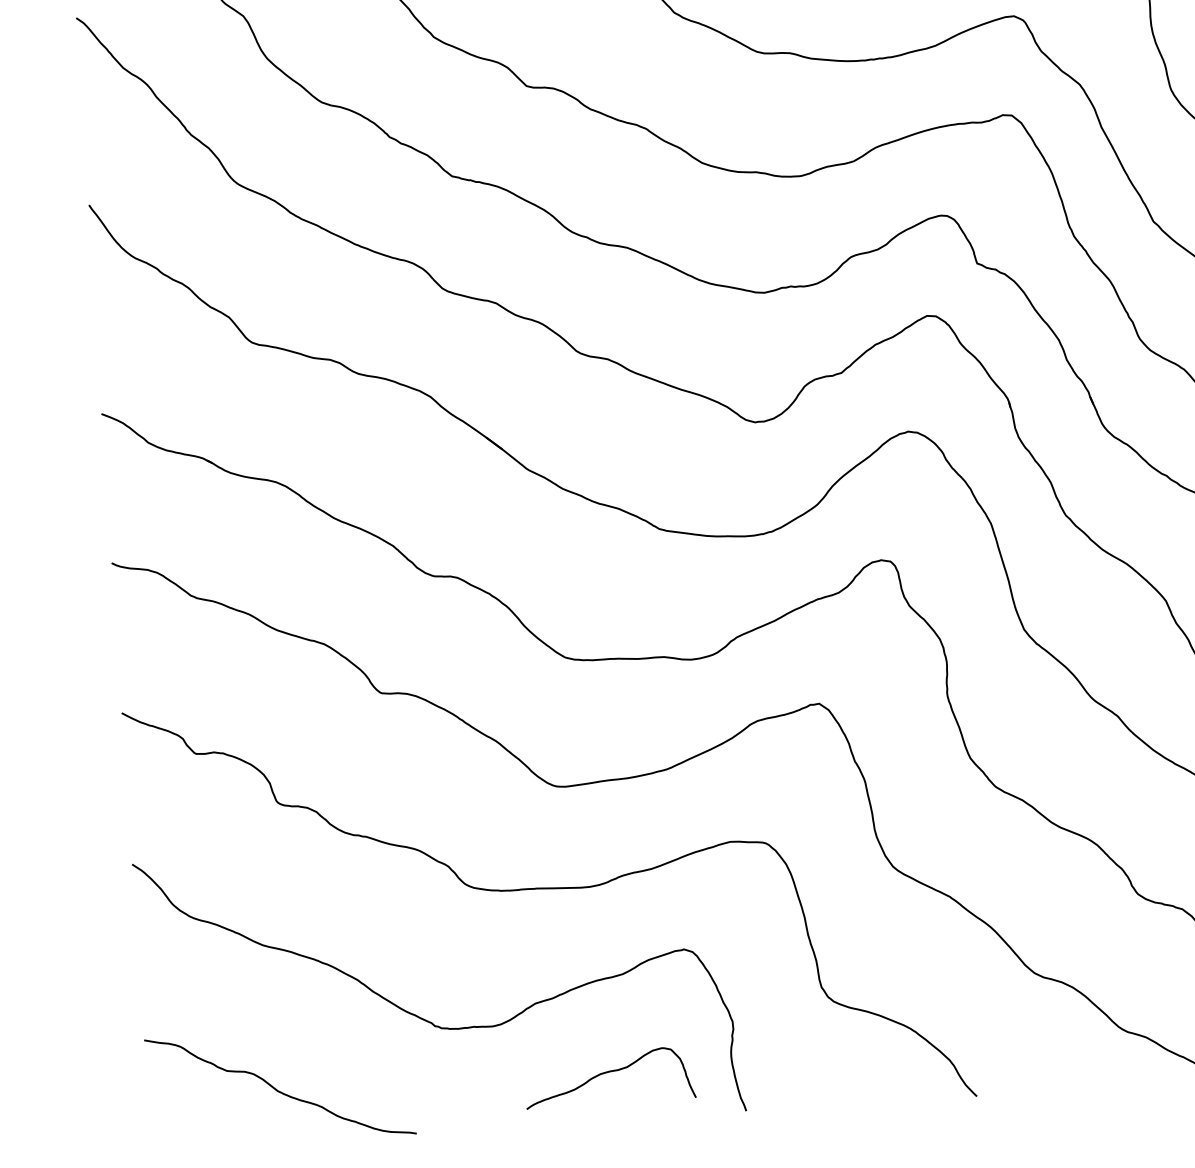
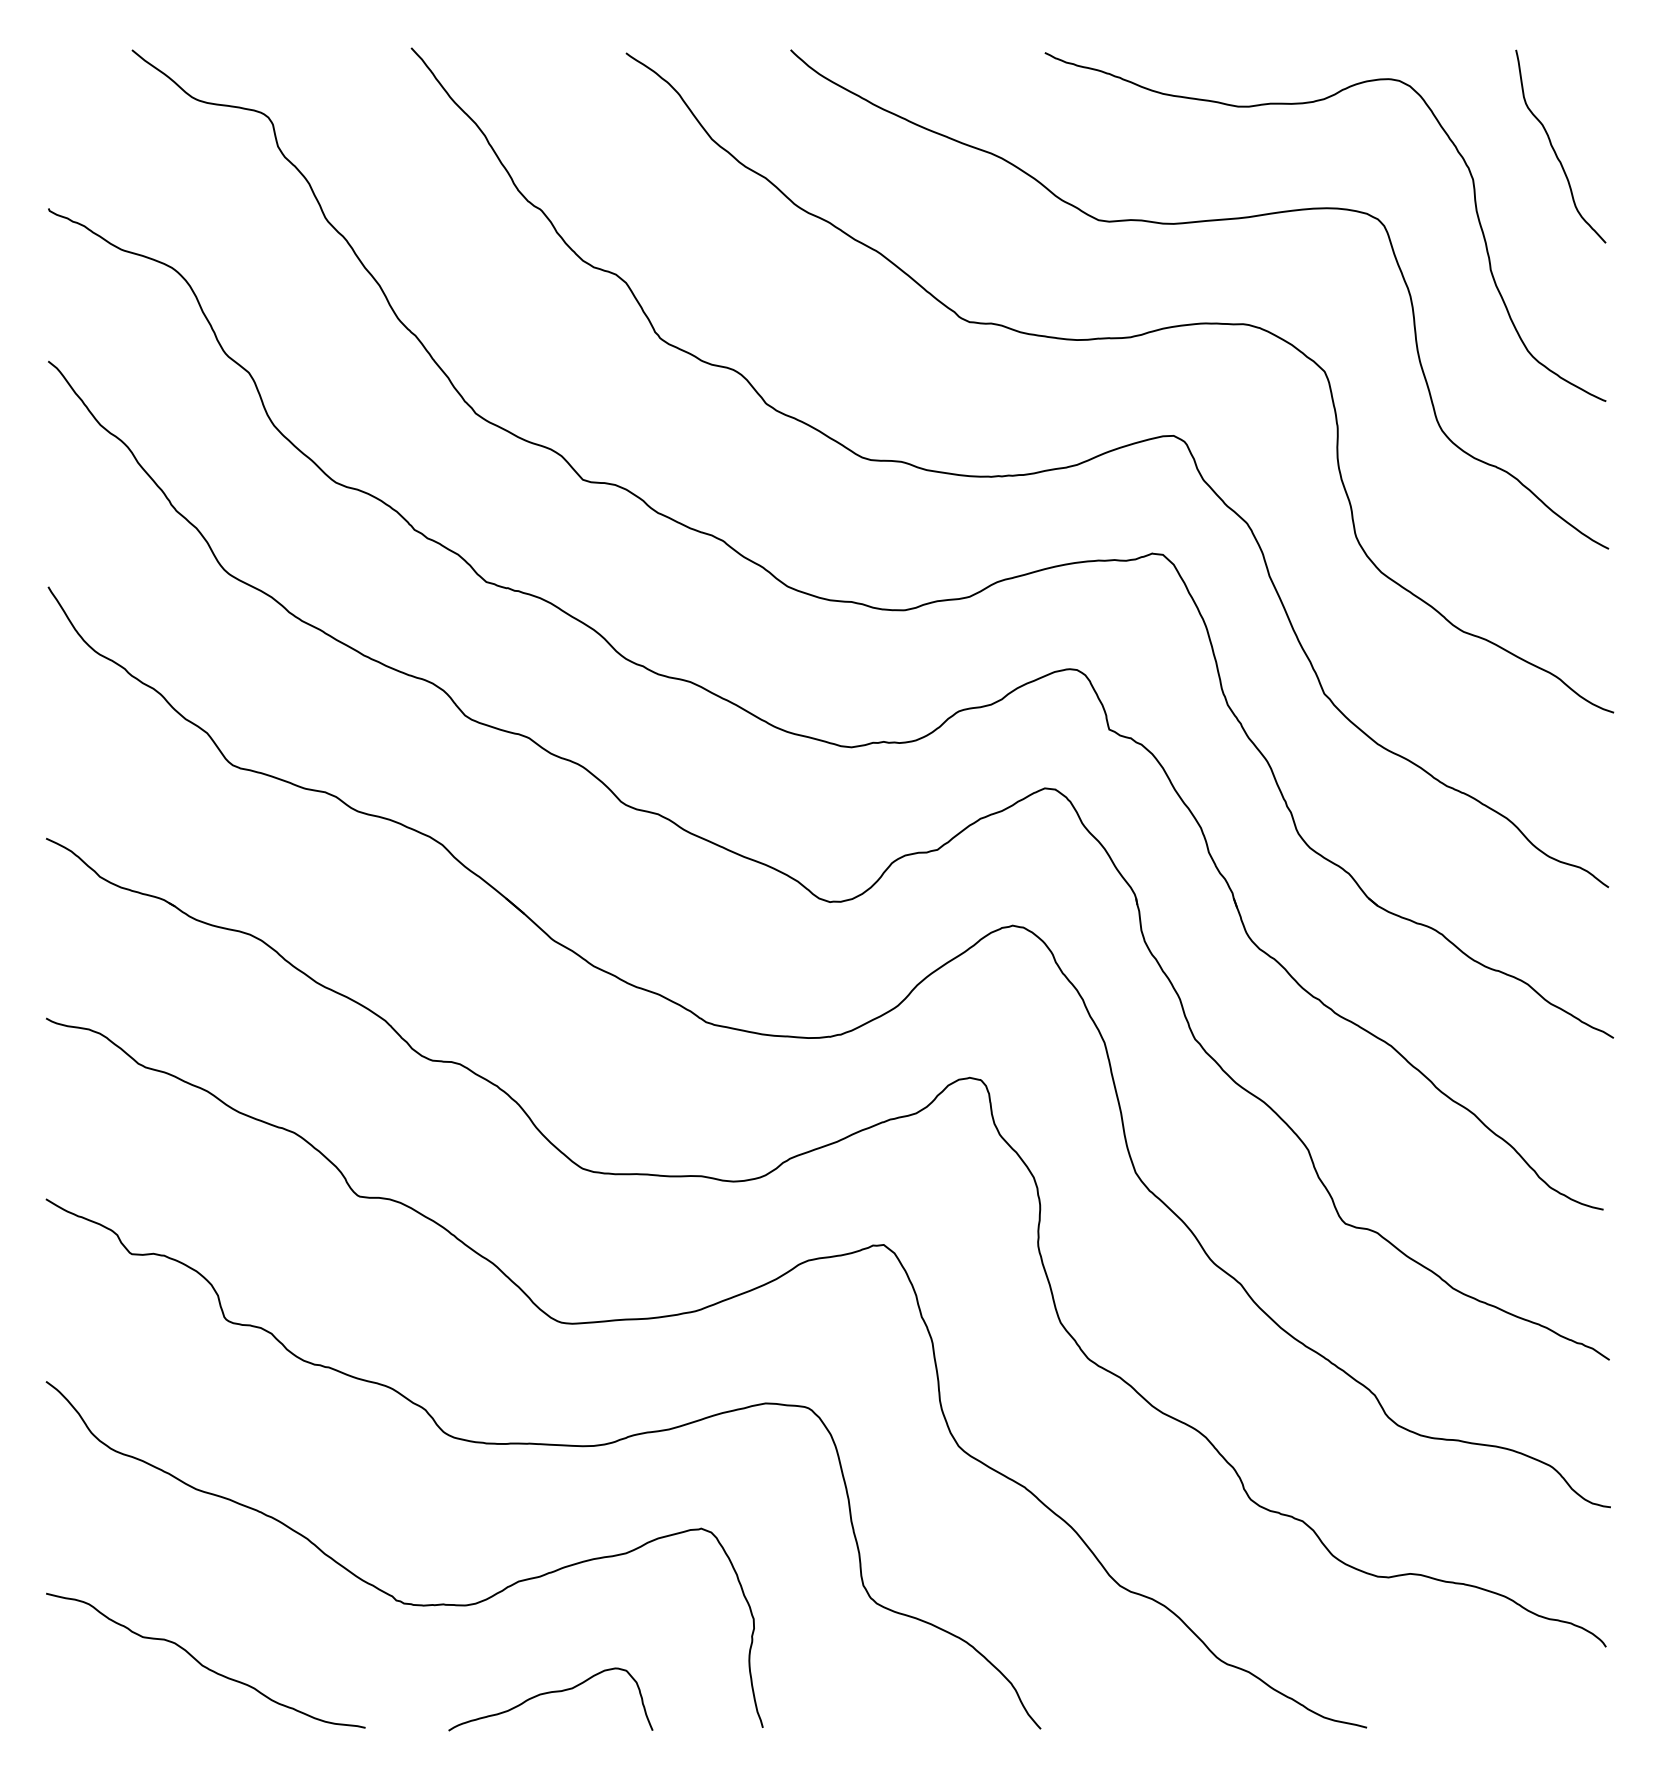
curve: (609, 1072) -> (550, 1693), moved

